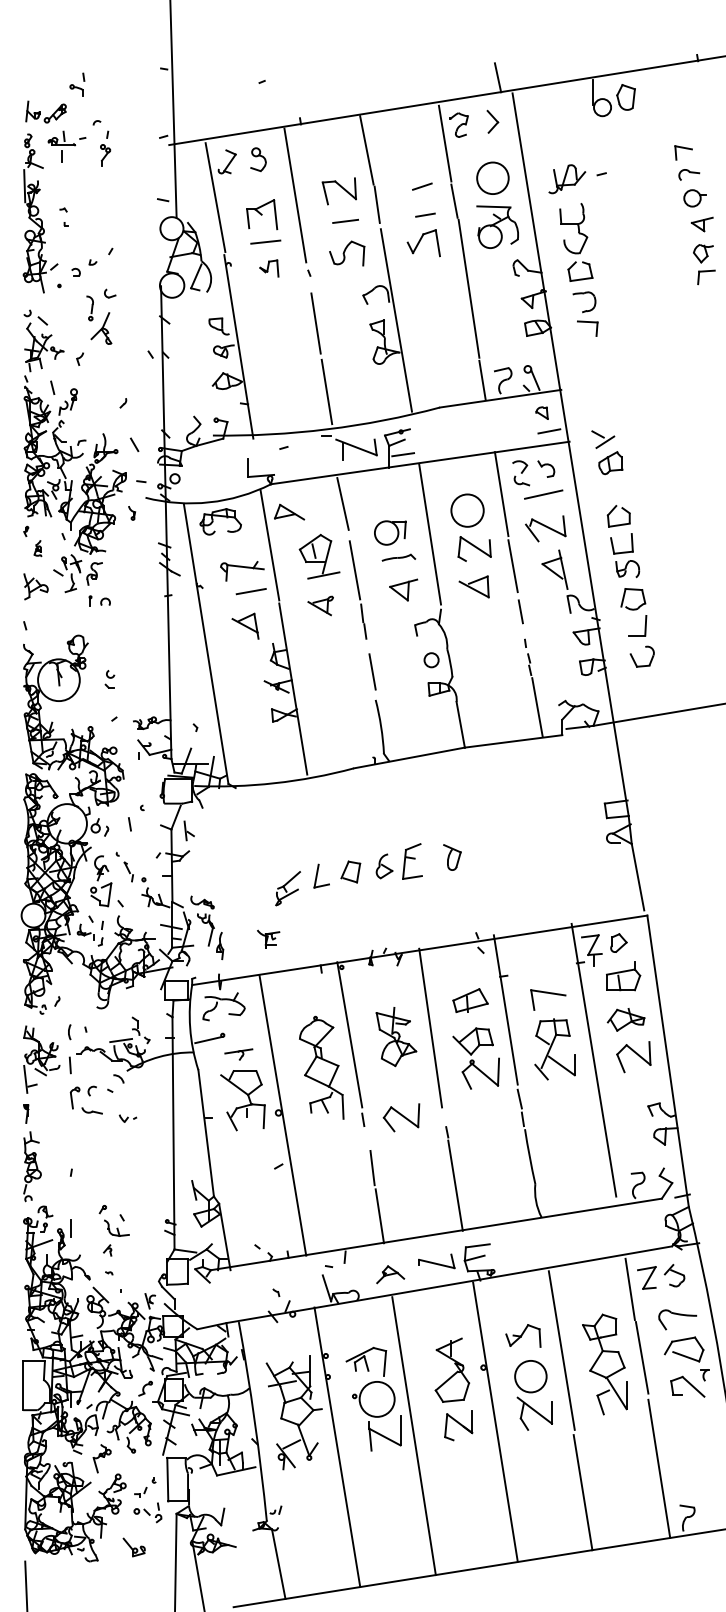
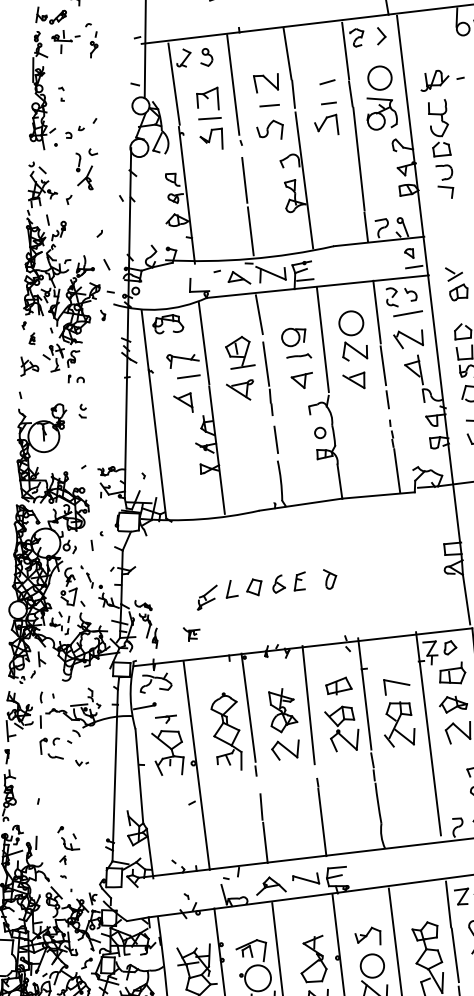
part: (269, 268) -> (211, 138), size x1.67
part: (289, 511) -> (239, 277), moved
part: (320, 605) -> (239, 389), size x1.43
part: (109, 679) -> (82, 411), moved
part: (188, 830) -> (41, 659), moved
part: (412, 861) -> (300, 581), size x0.71
part: (401, 1117) -> (285, 749), moved
part: (390, 1274) -> (271, 886), size x1.43

